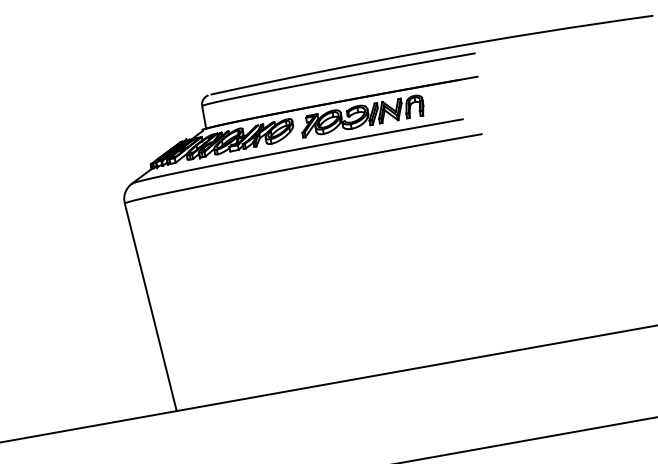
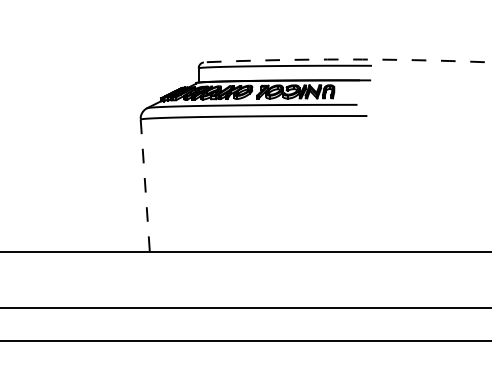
arc: (430, 51) -> (344, 59), solid -> dashed
line: (150, 306) -> (145, 185), solid -> dashed

